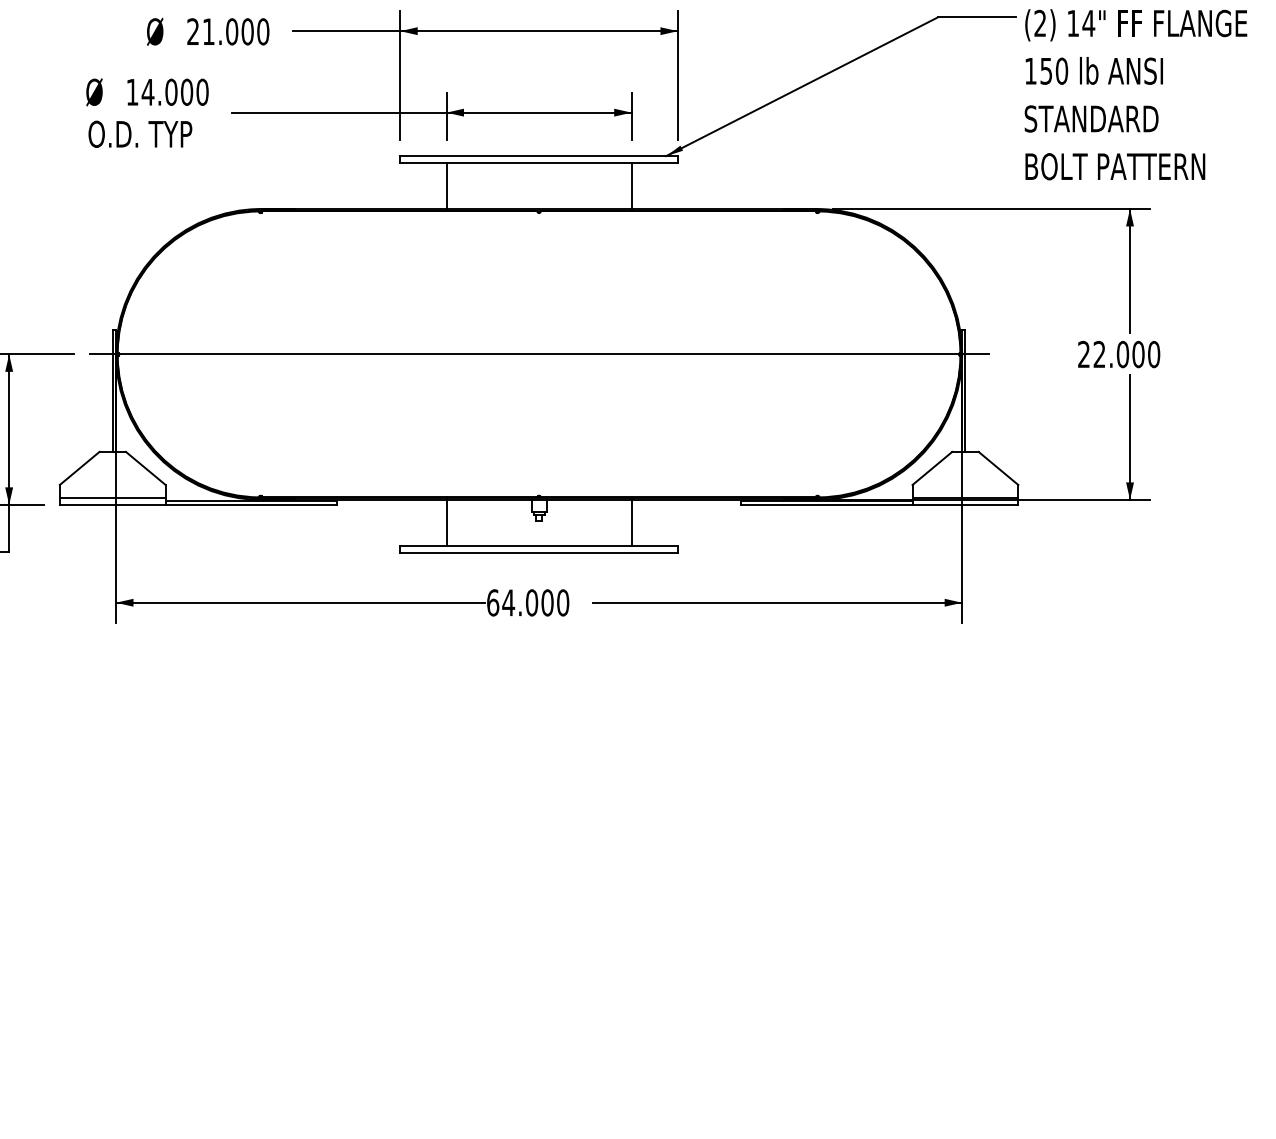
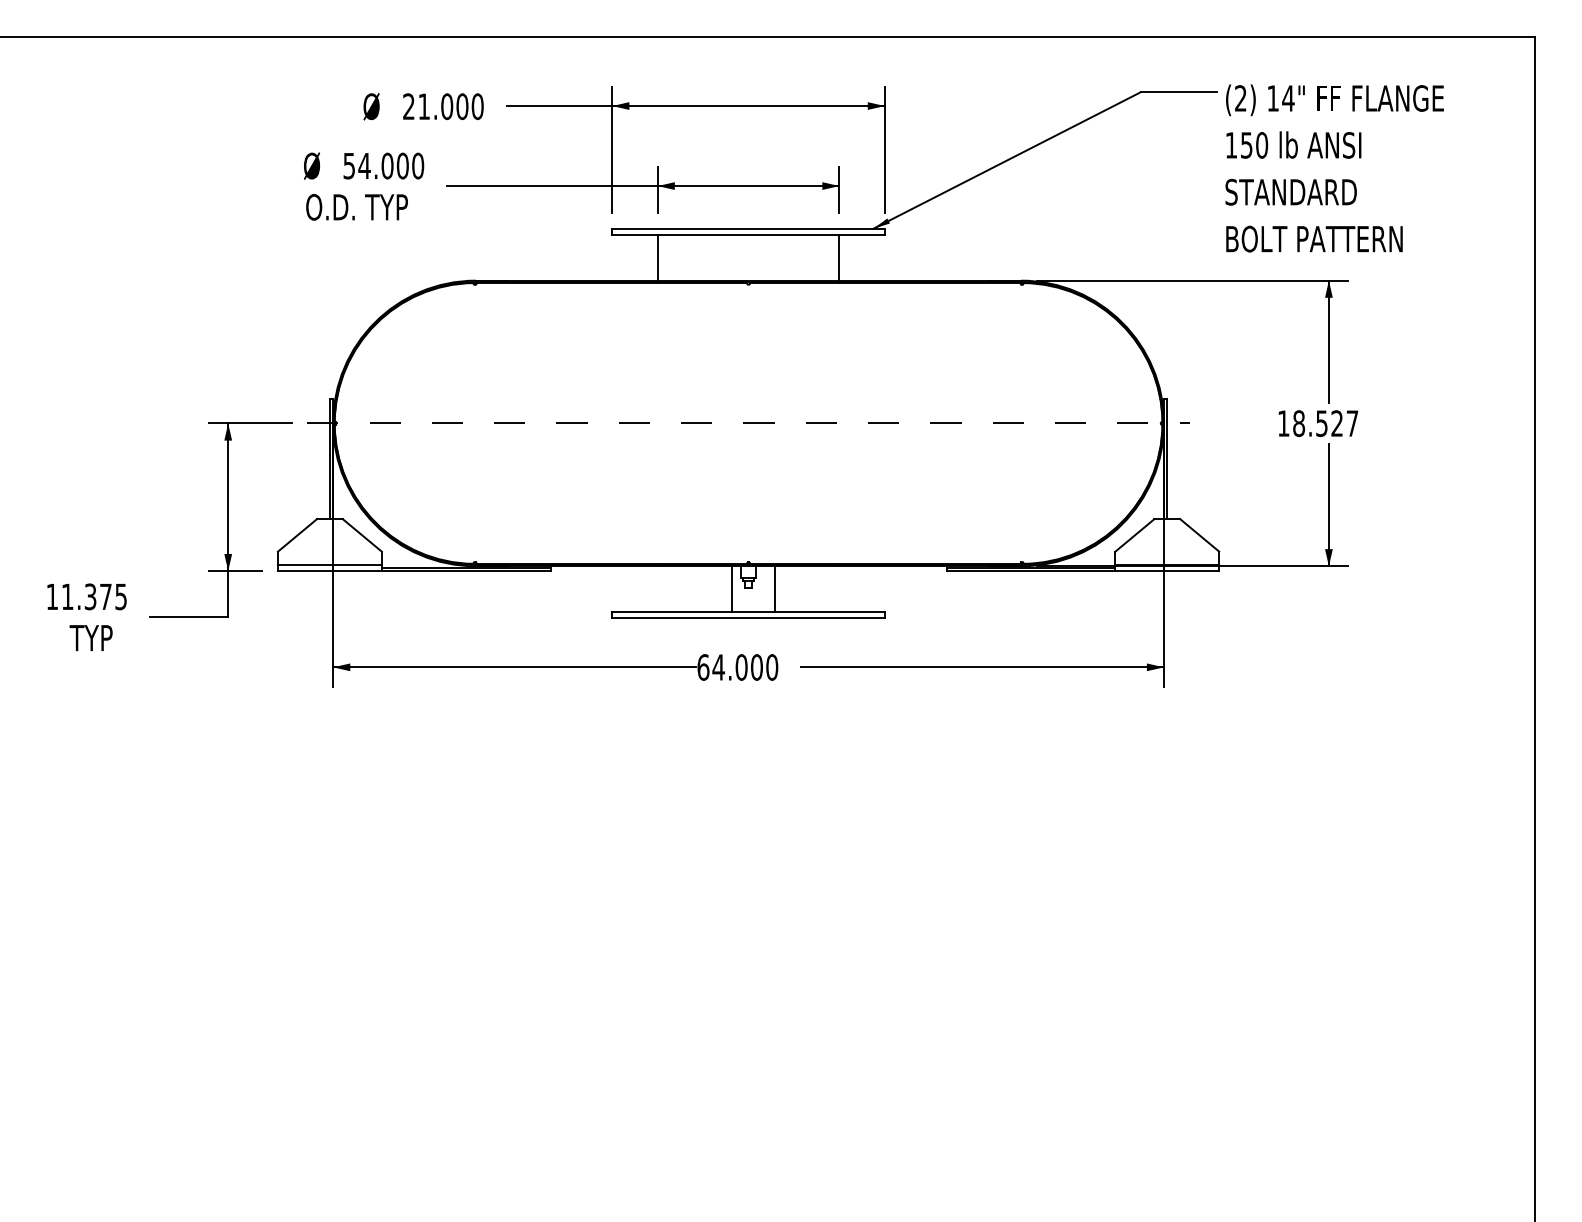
text: (131, 92) -> (348, 166), 14.000 -> 54.000
line: (540, 354) -> (749, 423), solid -> dashed
text: (1119, 354) -> (1318, 423), 22.000 -> 18.527
line: (446, 522) -> (731, 588), moved
line: (631, 522) -> (775, 588), moved

